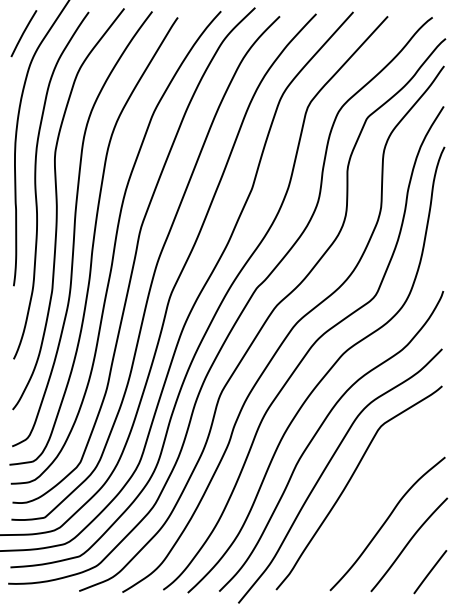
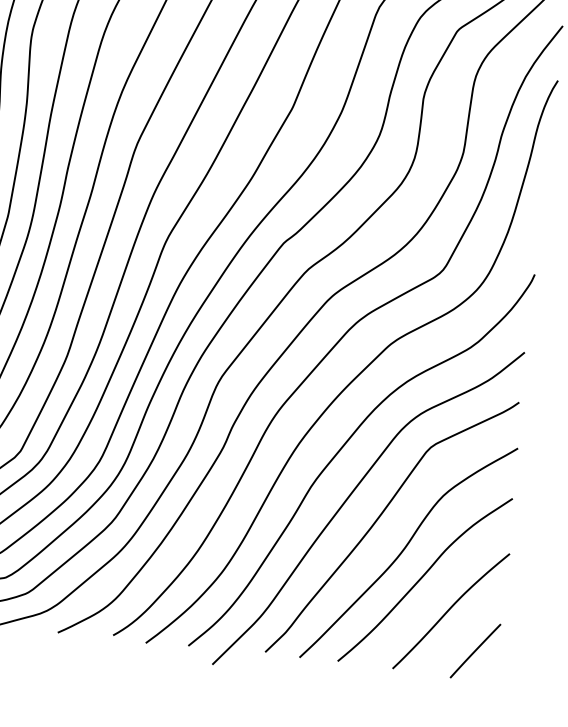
curve: (371, 502) -> (406, 548), added

